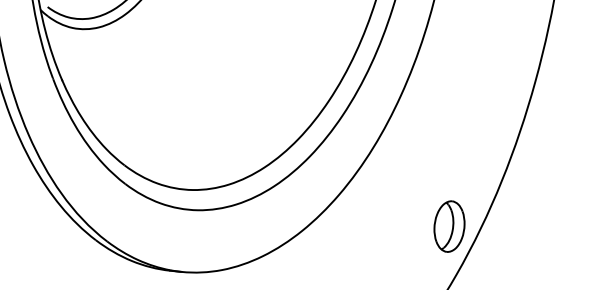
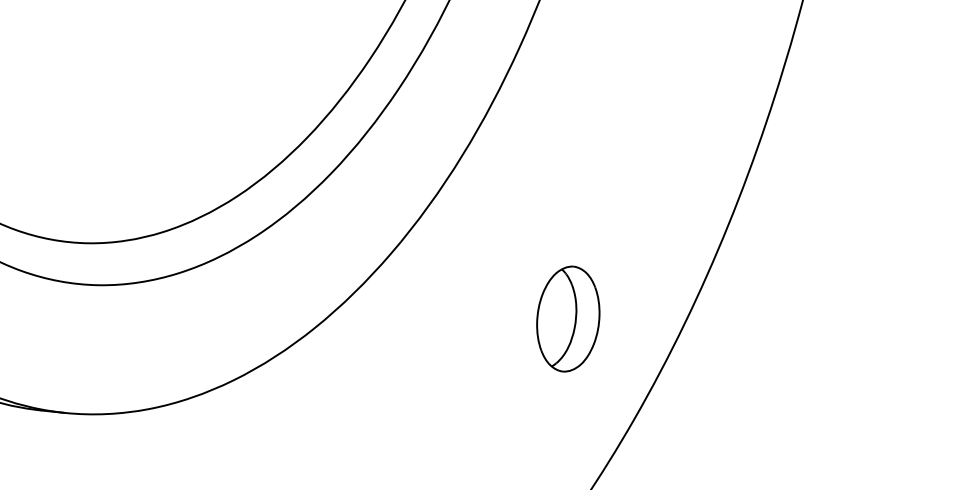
part: (449, 226) -> (568, 318), moved

